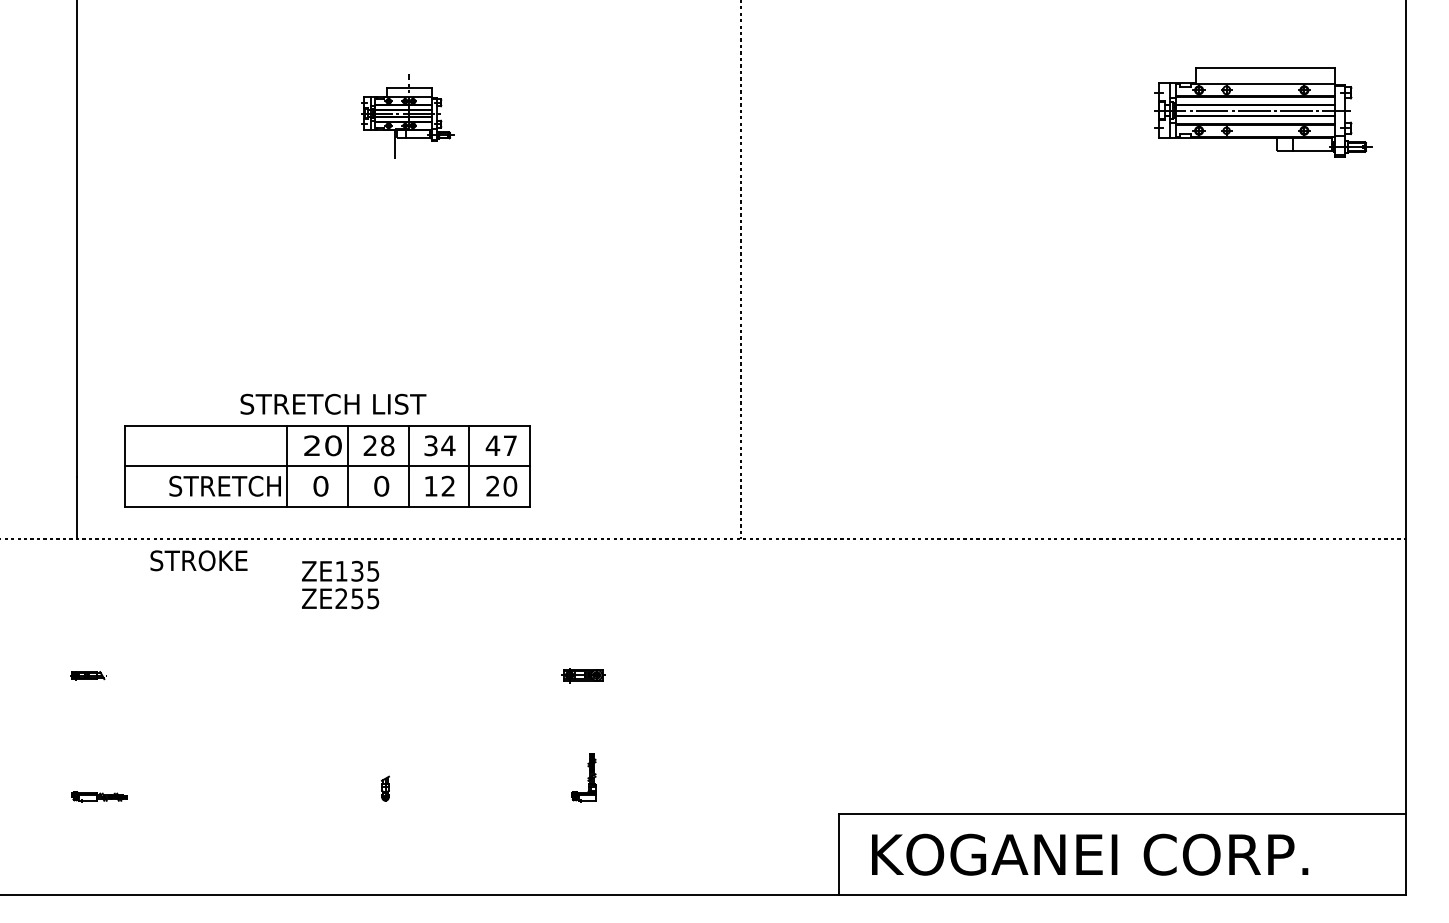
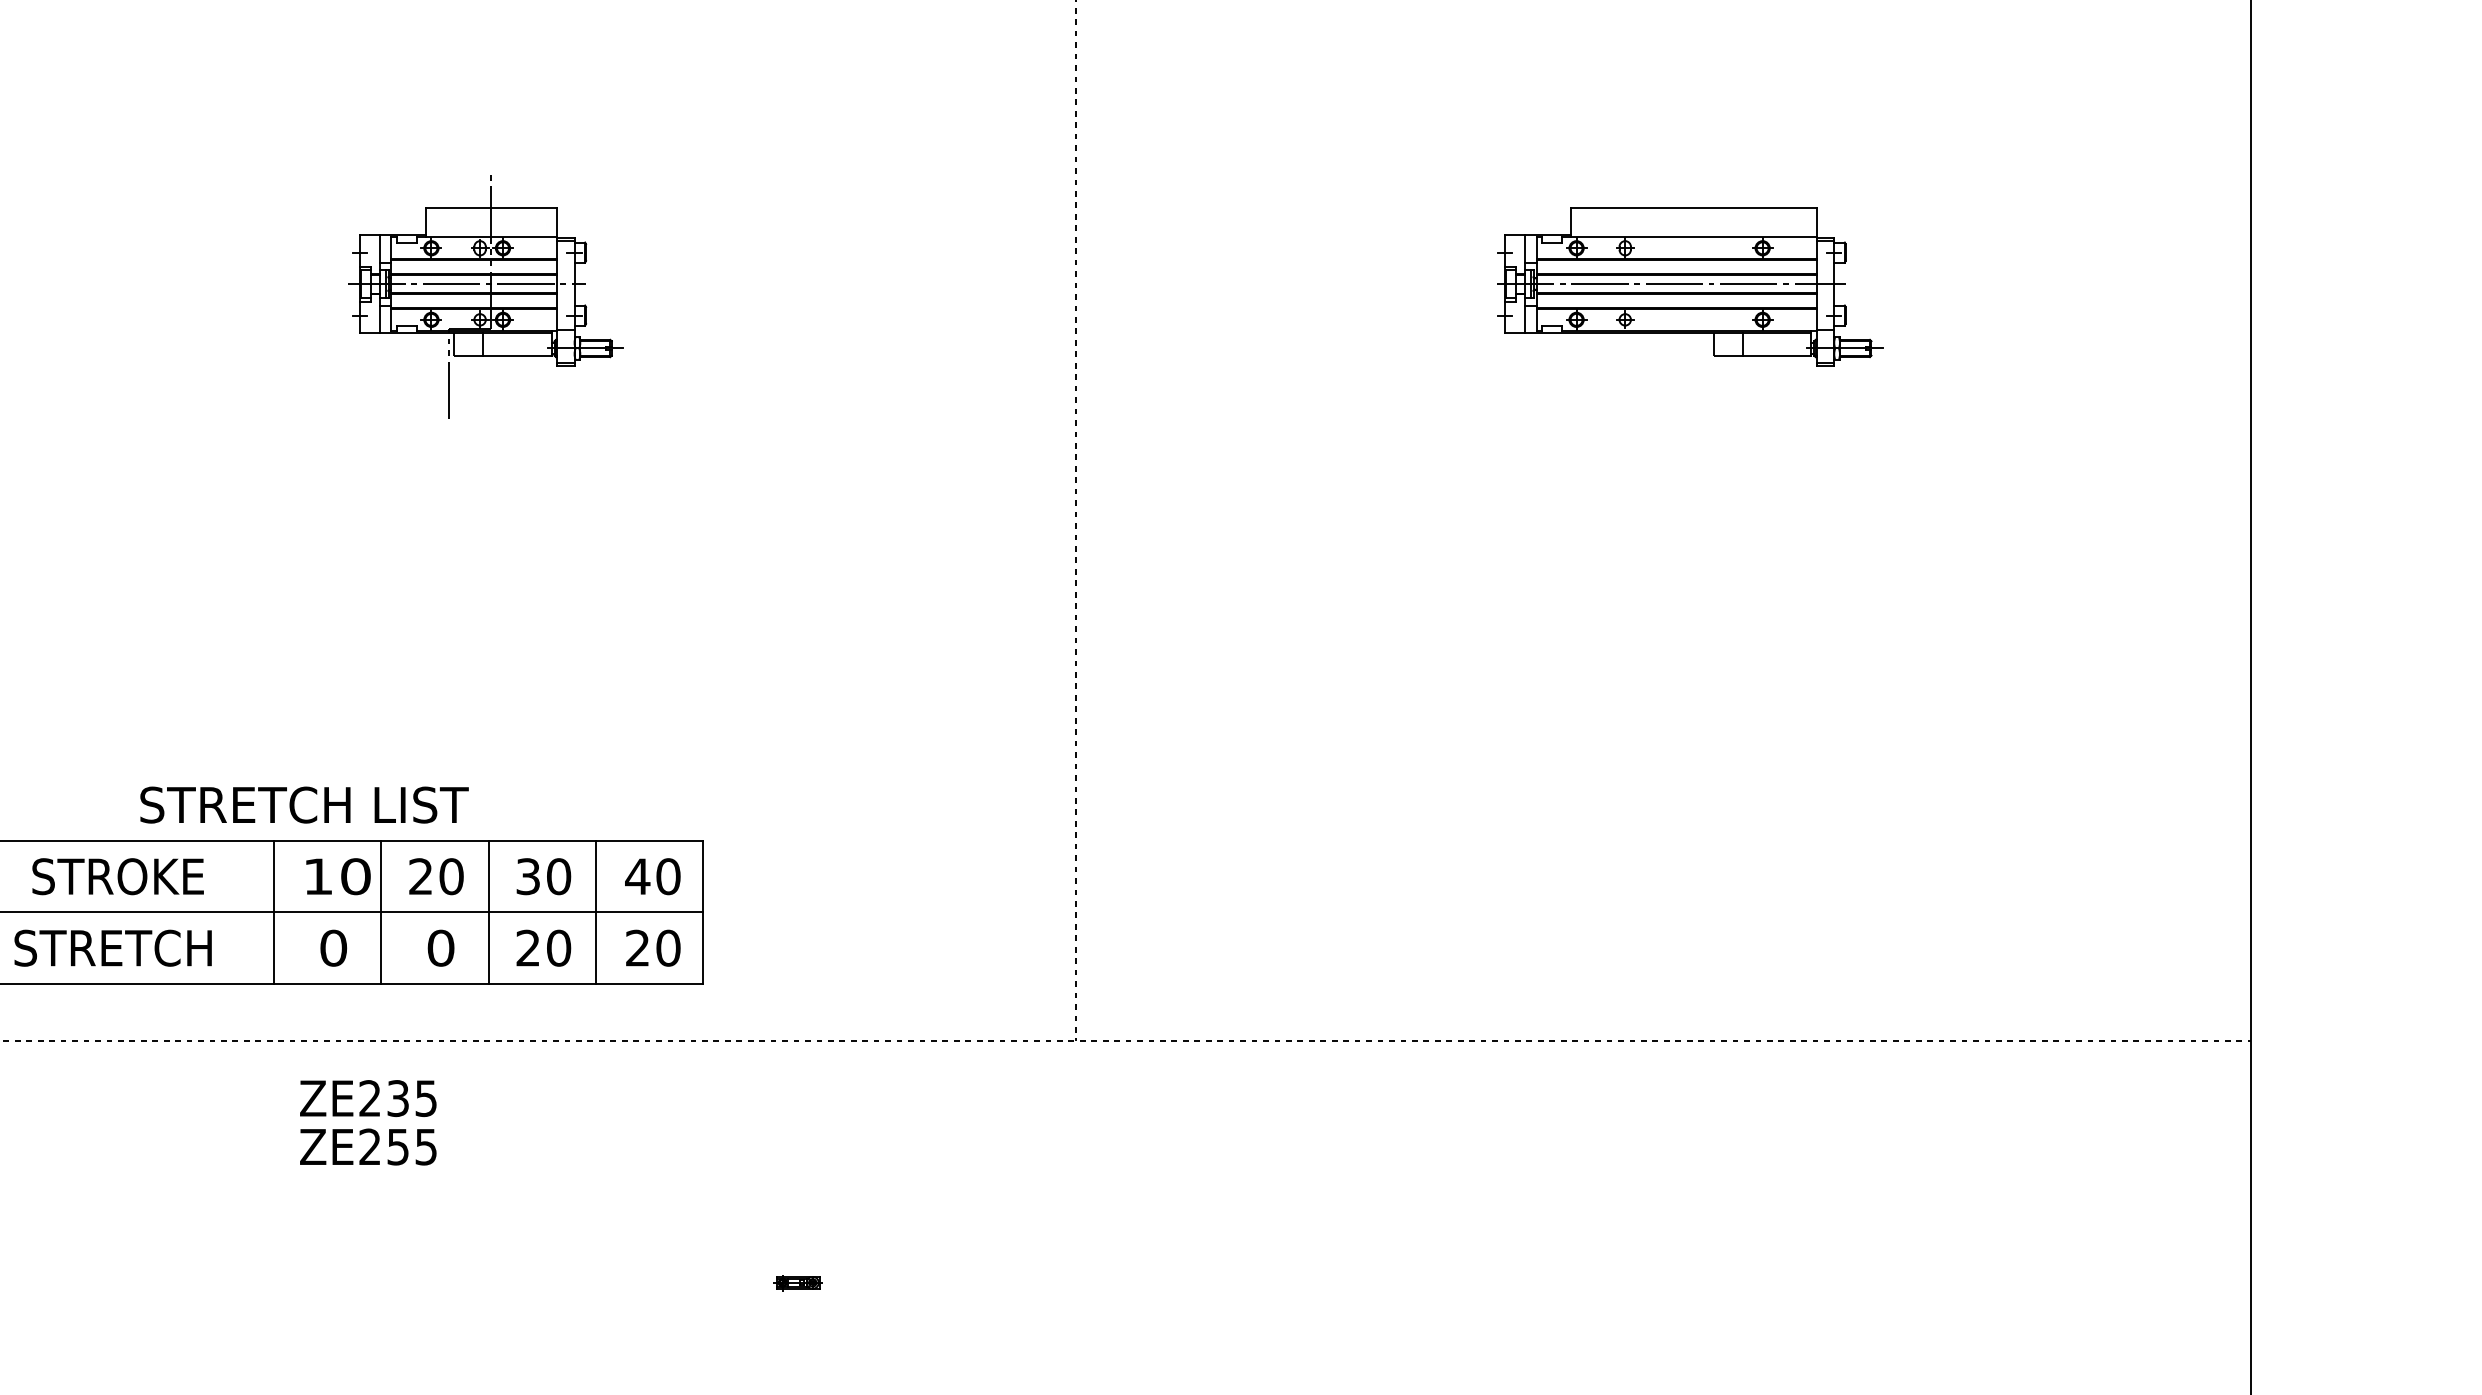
part: (1263, 112) -> (1690, 287), moved
part: (407, 117) -> (486, 296), size x1.67
text: (333, 403) -> (304, 803), moved
text: (311, 445) -> (316, 876), 20 -> 10
text: (387, 445) -> (451, 876), 28 -> 20
text: (448, 445) -> (559, 876), 34 -> 30
text: (510, 445) -> (668, 876), 47 -> 40
text: (224, 485) -> (111, 946), moved
text: (439, 485) -> (543, 946), 12 -> 20
text: (198, 560) -> (117, 876), moved
text: (341, 570) -> (369, 1097), ZE135 -> ZE235
part: (583, 675) -> (797, 1282), size x0.62

